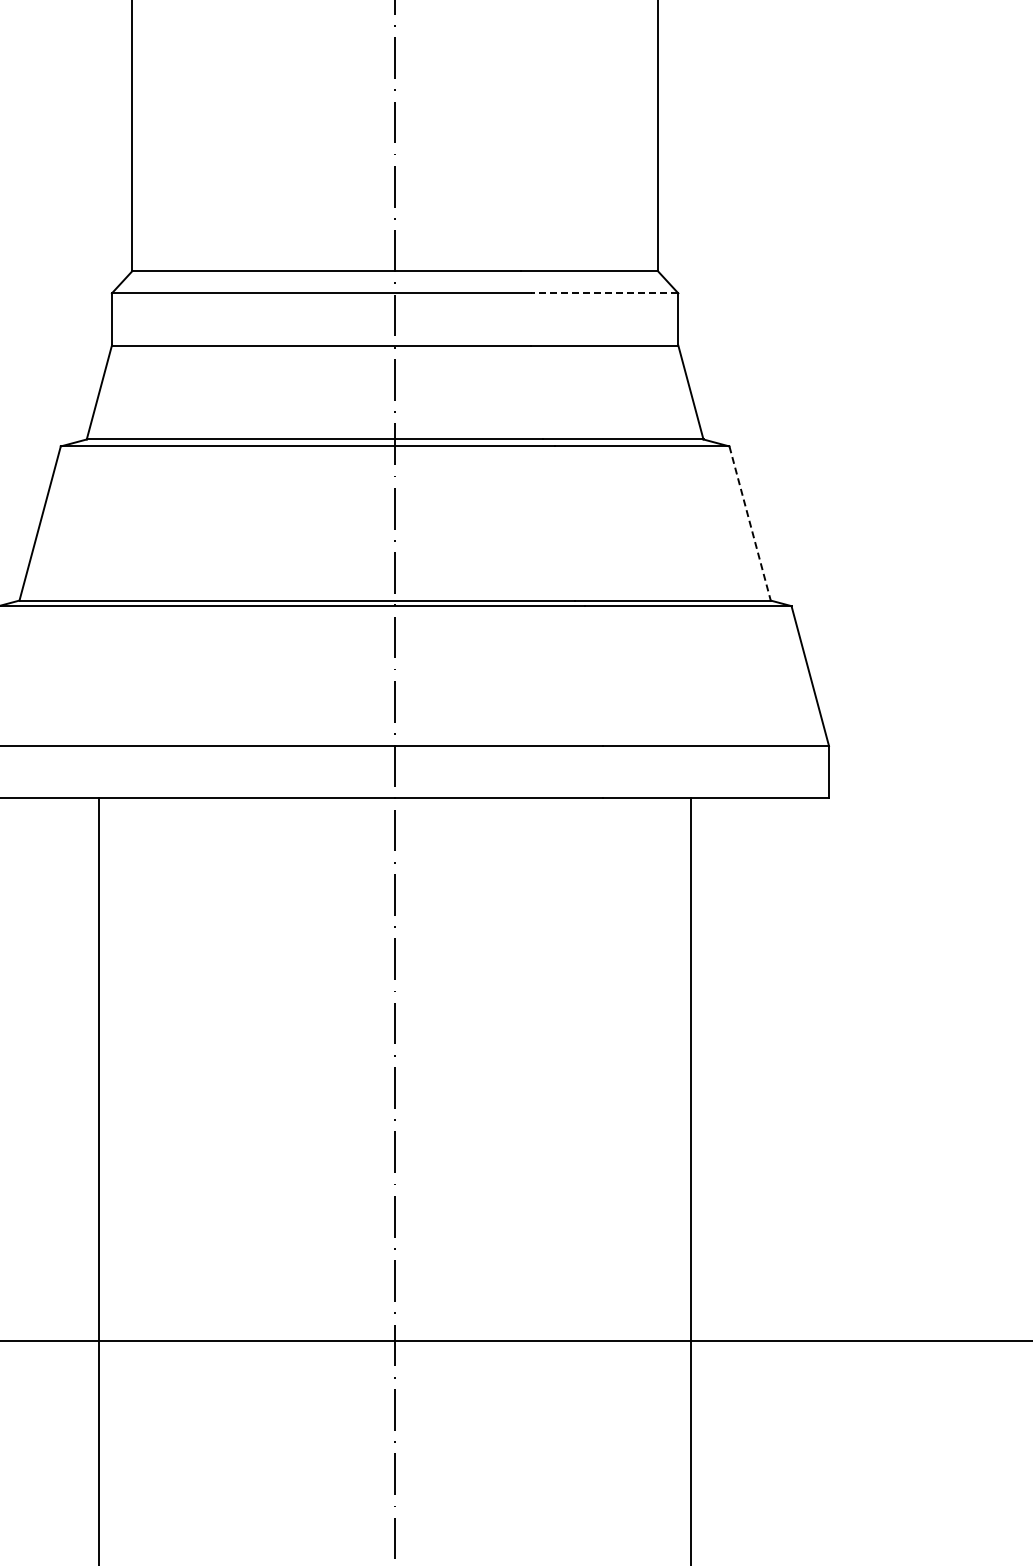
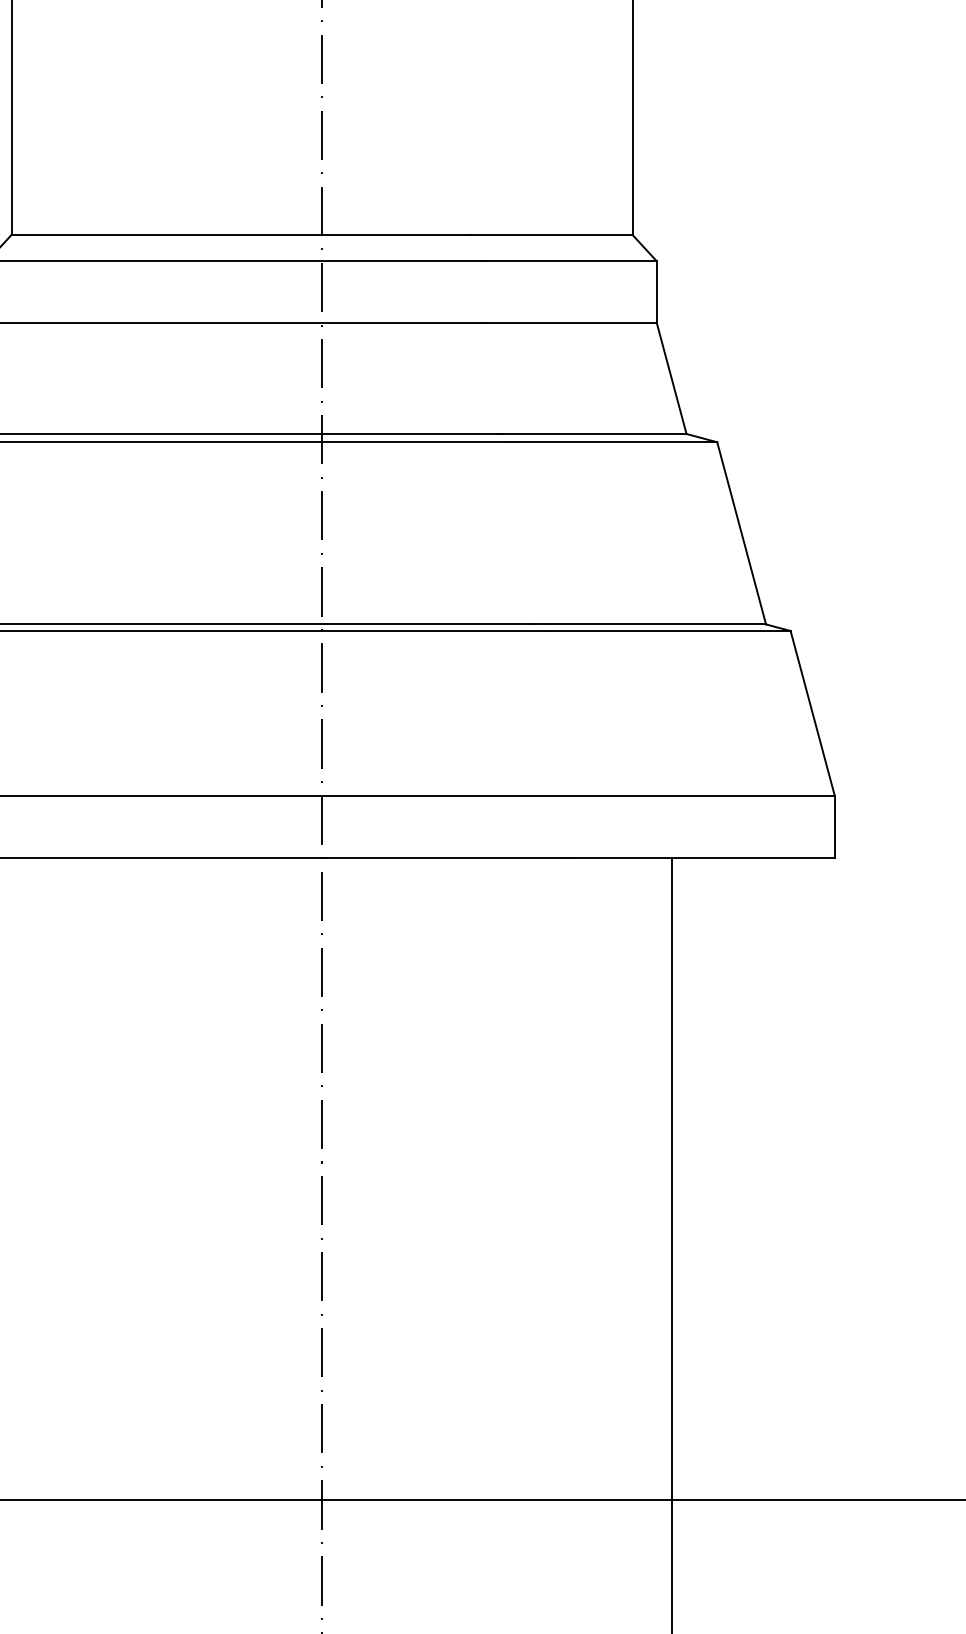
line: (604, 293) -> (569, 261), dashed -> solid
line: (750, 523) -> (742, 533), dashed -> solid

